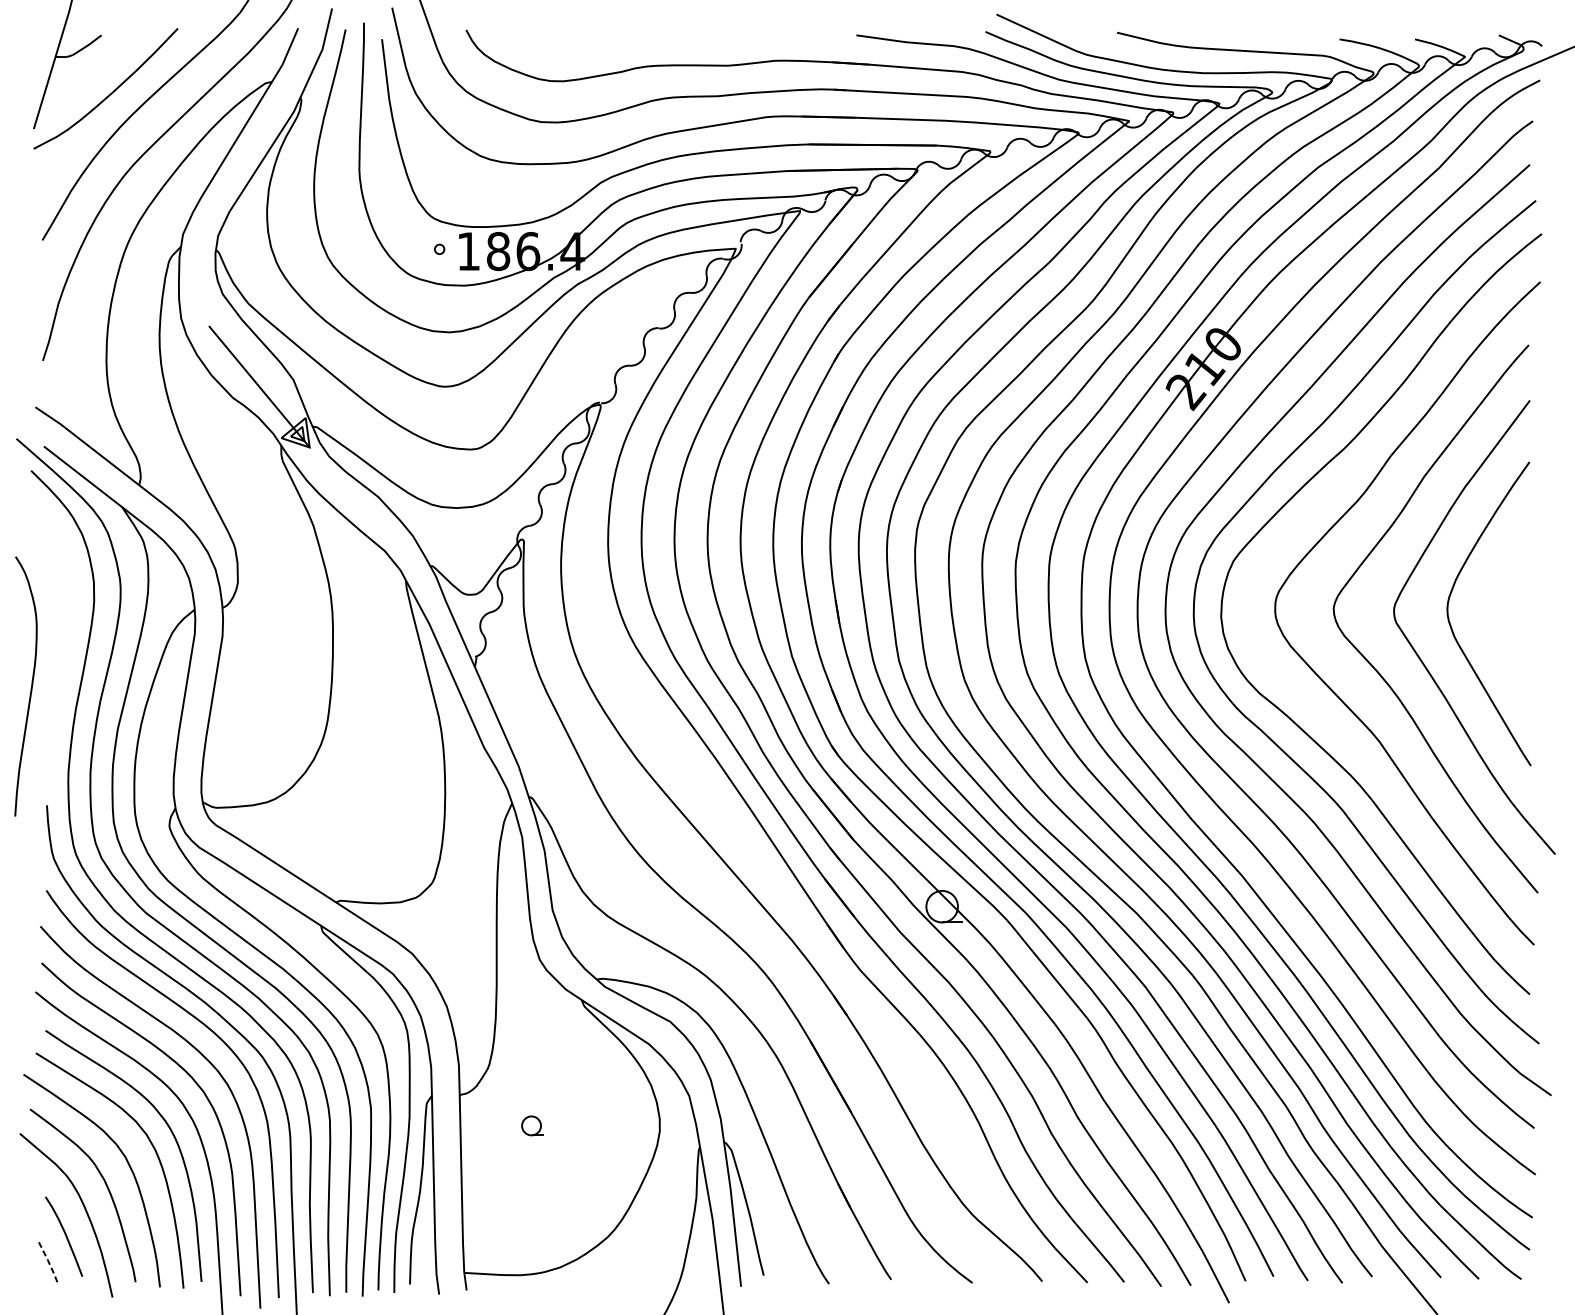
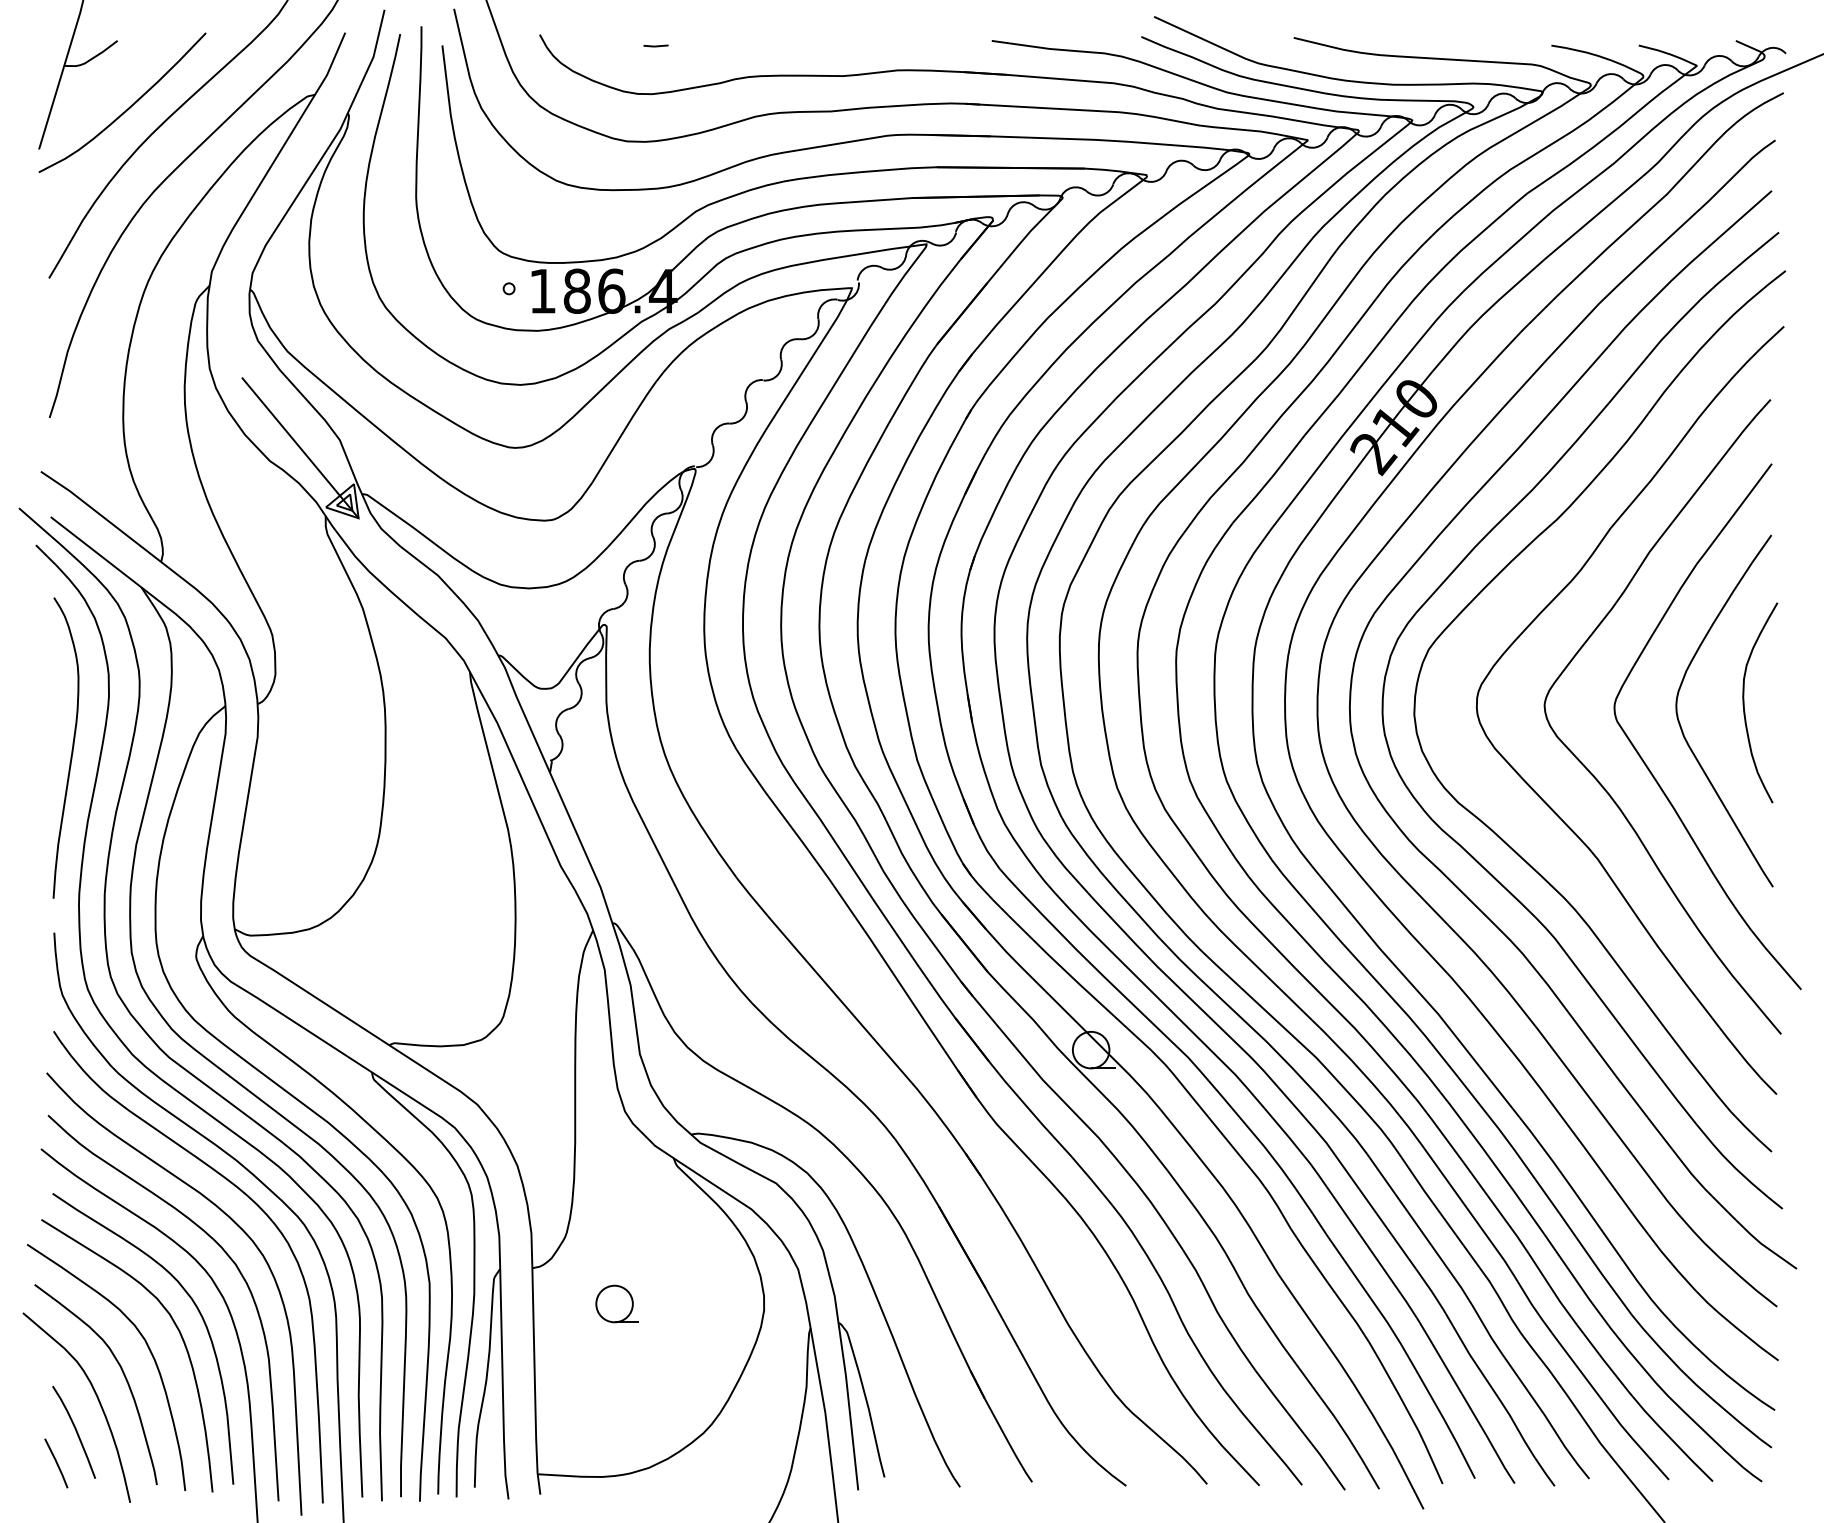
line: (566, 39) -> (655, 45), added
curve: (1506, 606) -> (1744, 702), added
curve: (30, 687) -> (71, 749), moved
part: (532, 1125) -> (616, 1303), size x1.67
line: (49, 1263) -> (57, 1463), dashed -> solid

